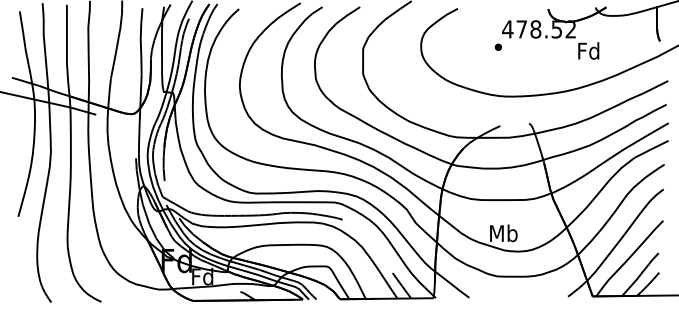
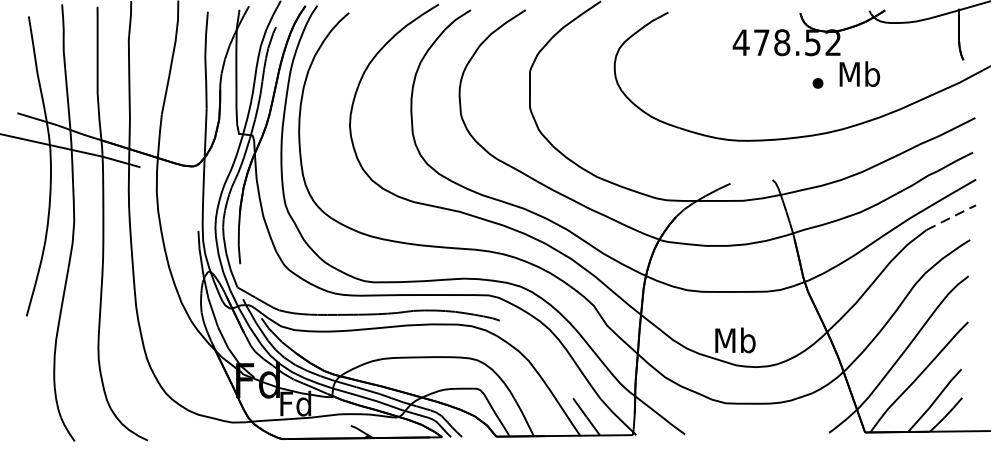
part: (497, 46) -> (816, 82), moved
text: (588, 50) -> (859, 73), Fd -> Mb
line: (651, 149) -> (950, 218), solid -> dashed

